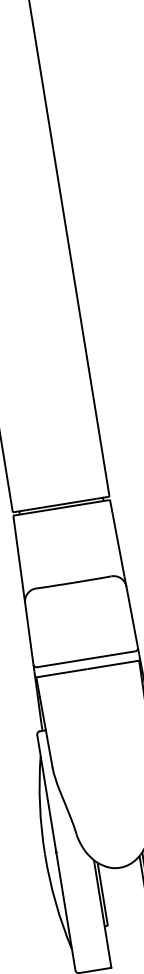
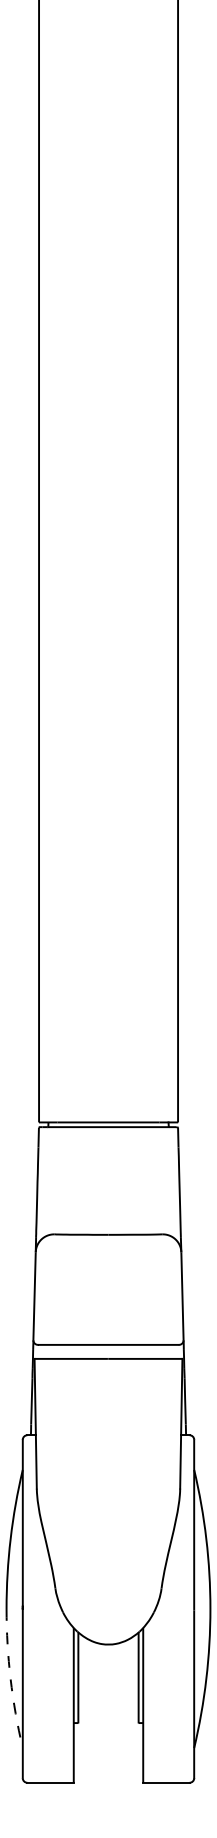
arc: (55, 903) -> (10, 1679), solid -> dashed

